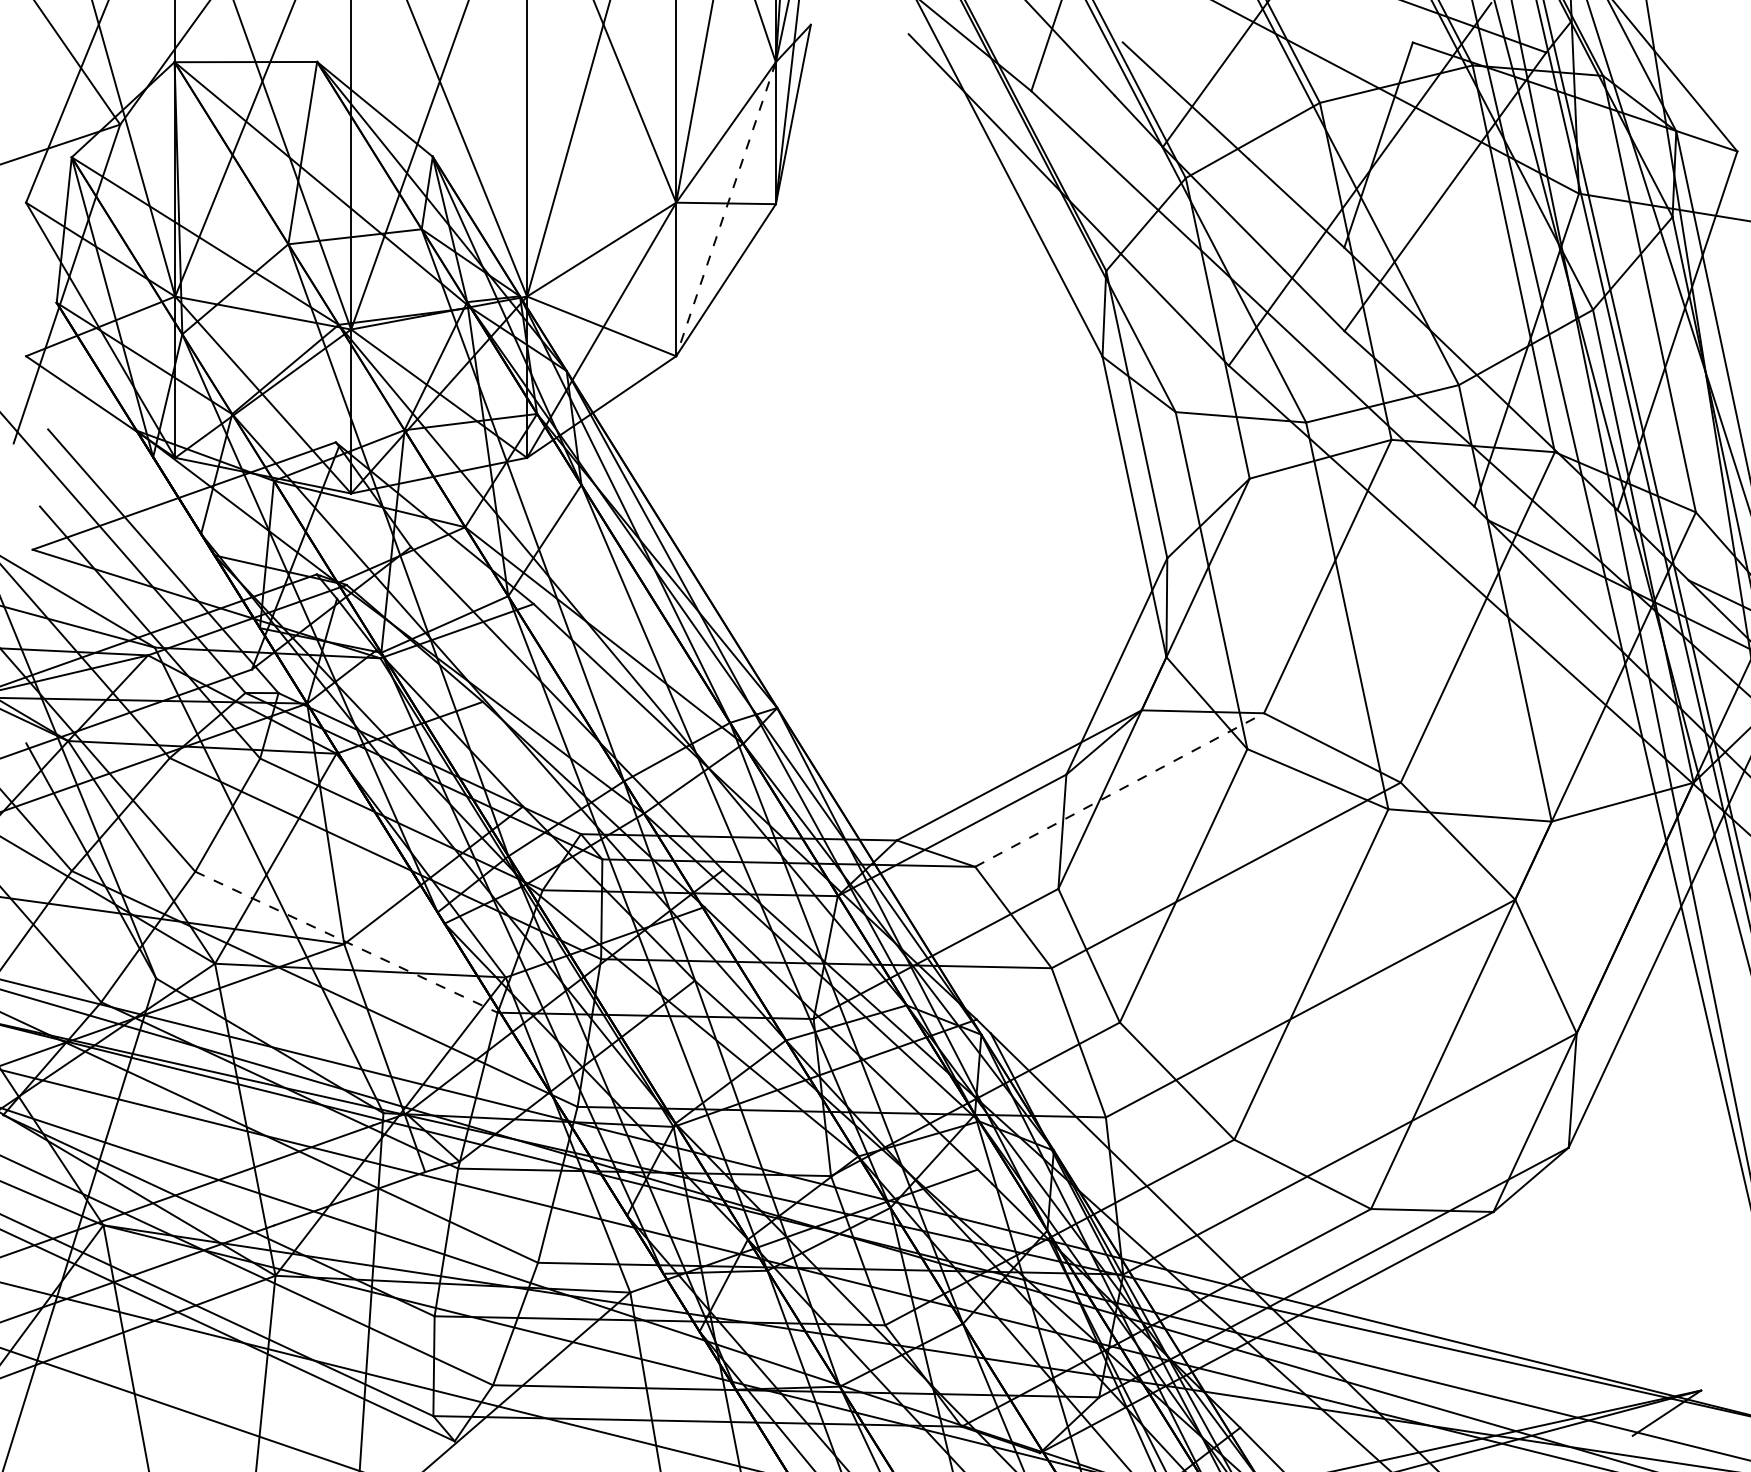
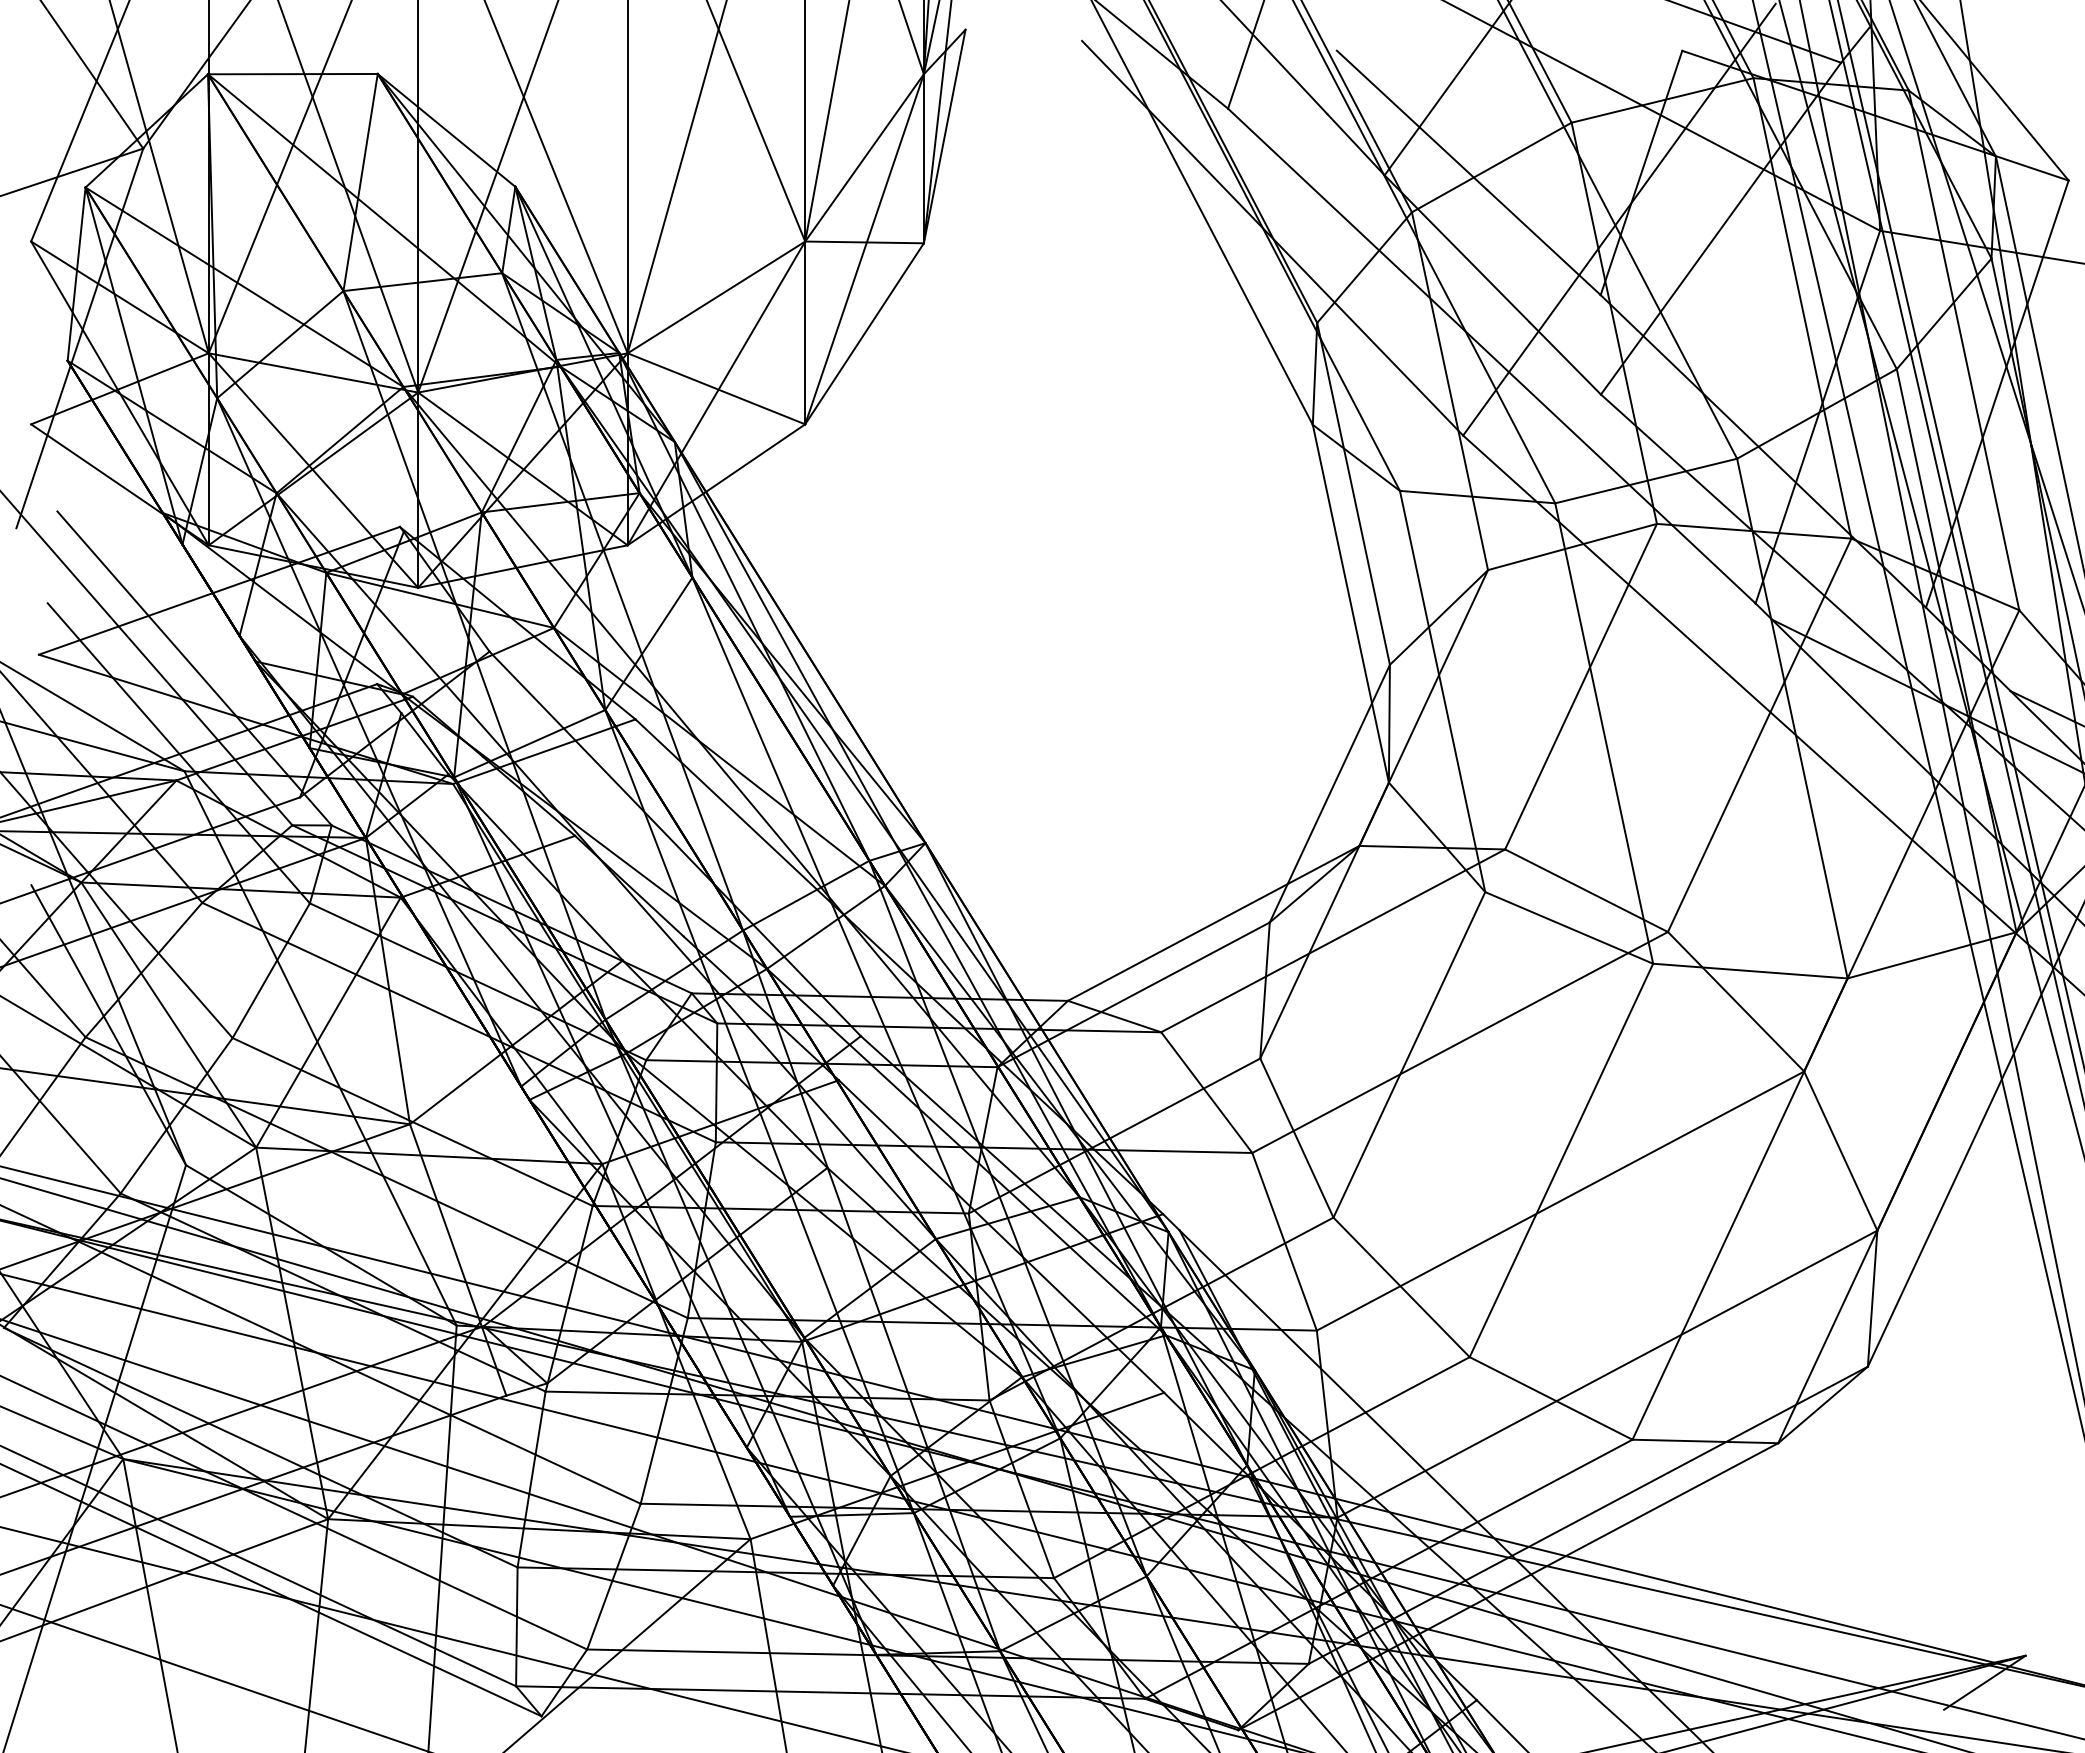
line: (725, 209) -> (864, 249), dashed -> solid
line: (1119, 789) -> (1333, 940), dashed -> solid
line: (346, 942) -> (412, 1122), dashed -> solid

